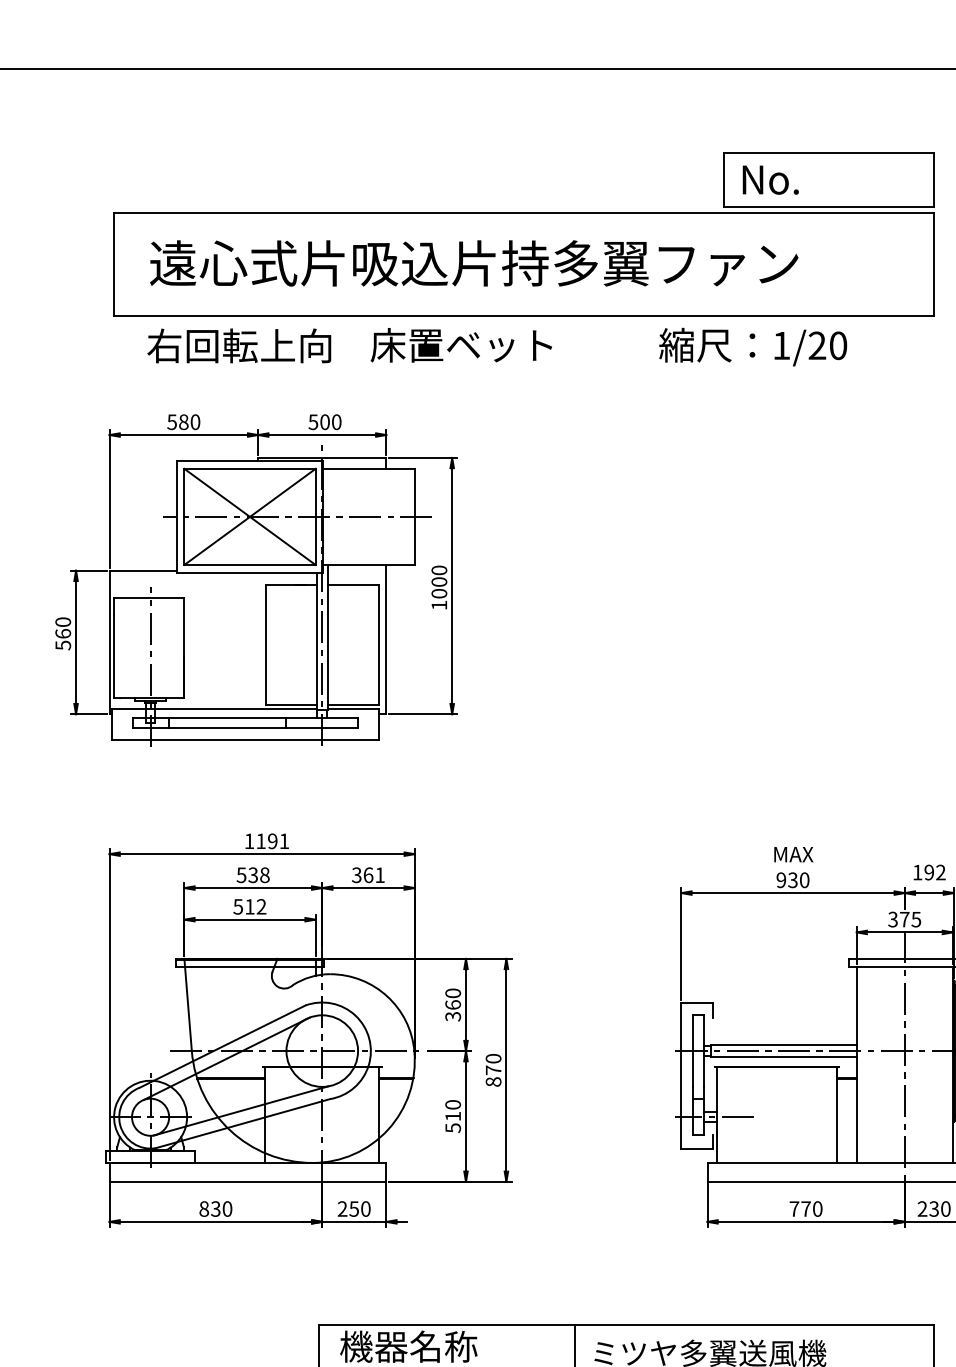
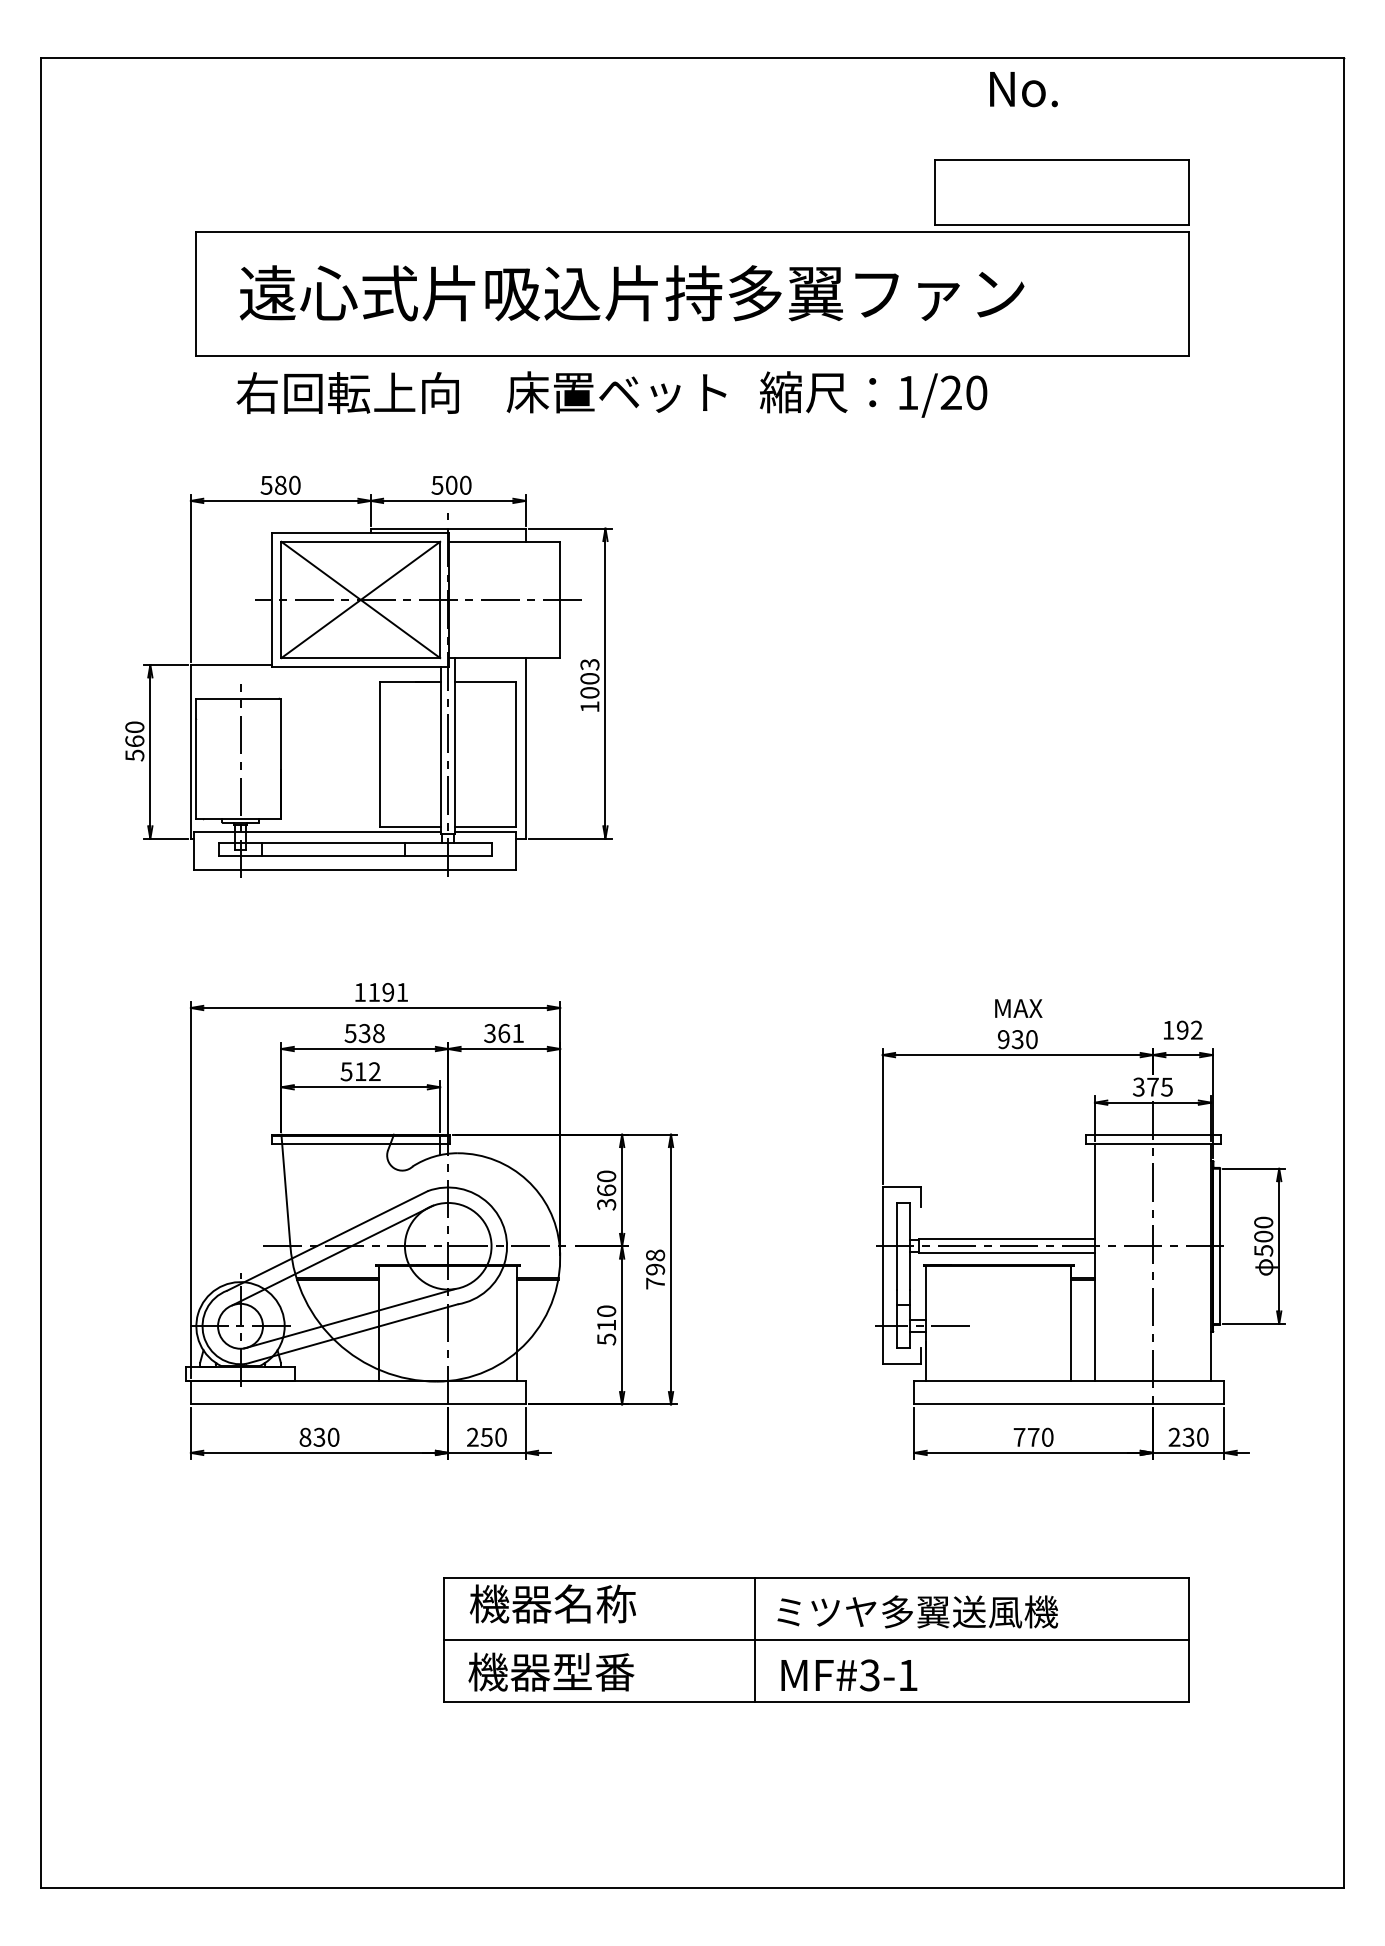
text: (770, 180) -> (1023, 89), moved
text: (753, 347) -> (873, 394), moved
text: (439, 570) -> (589, 664), 1000 -> 1003
text: (493, 1070) -> (655, 1269), 870 -> 798

